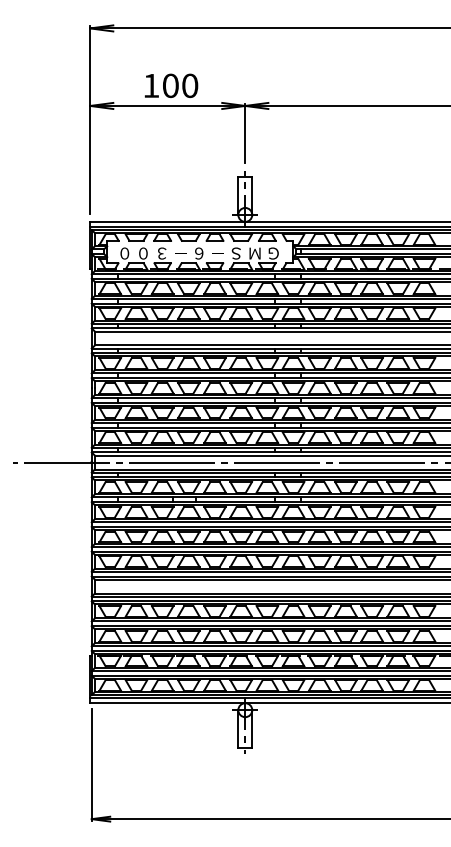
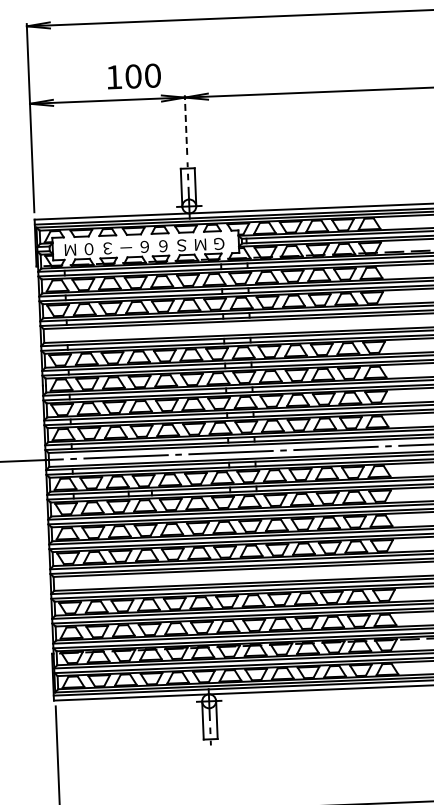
text: (171, 85) -> (134, 76), moved
line: (245, 133) -> (186, 125), solid -> dashed
text: (124, 253) -> (70, 249), ０ -> Ｍ
text: (217, 253) -> (163, 246), － -> ６

